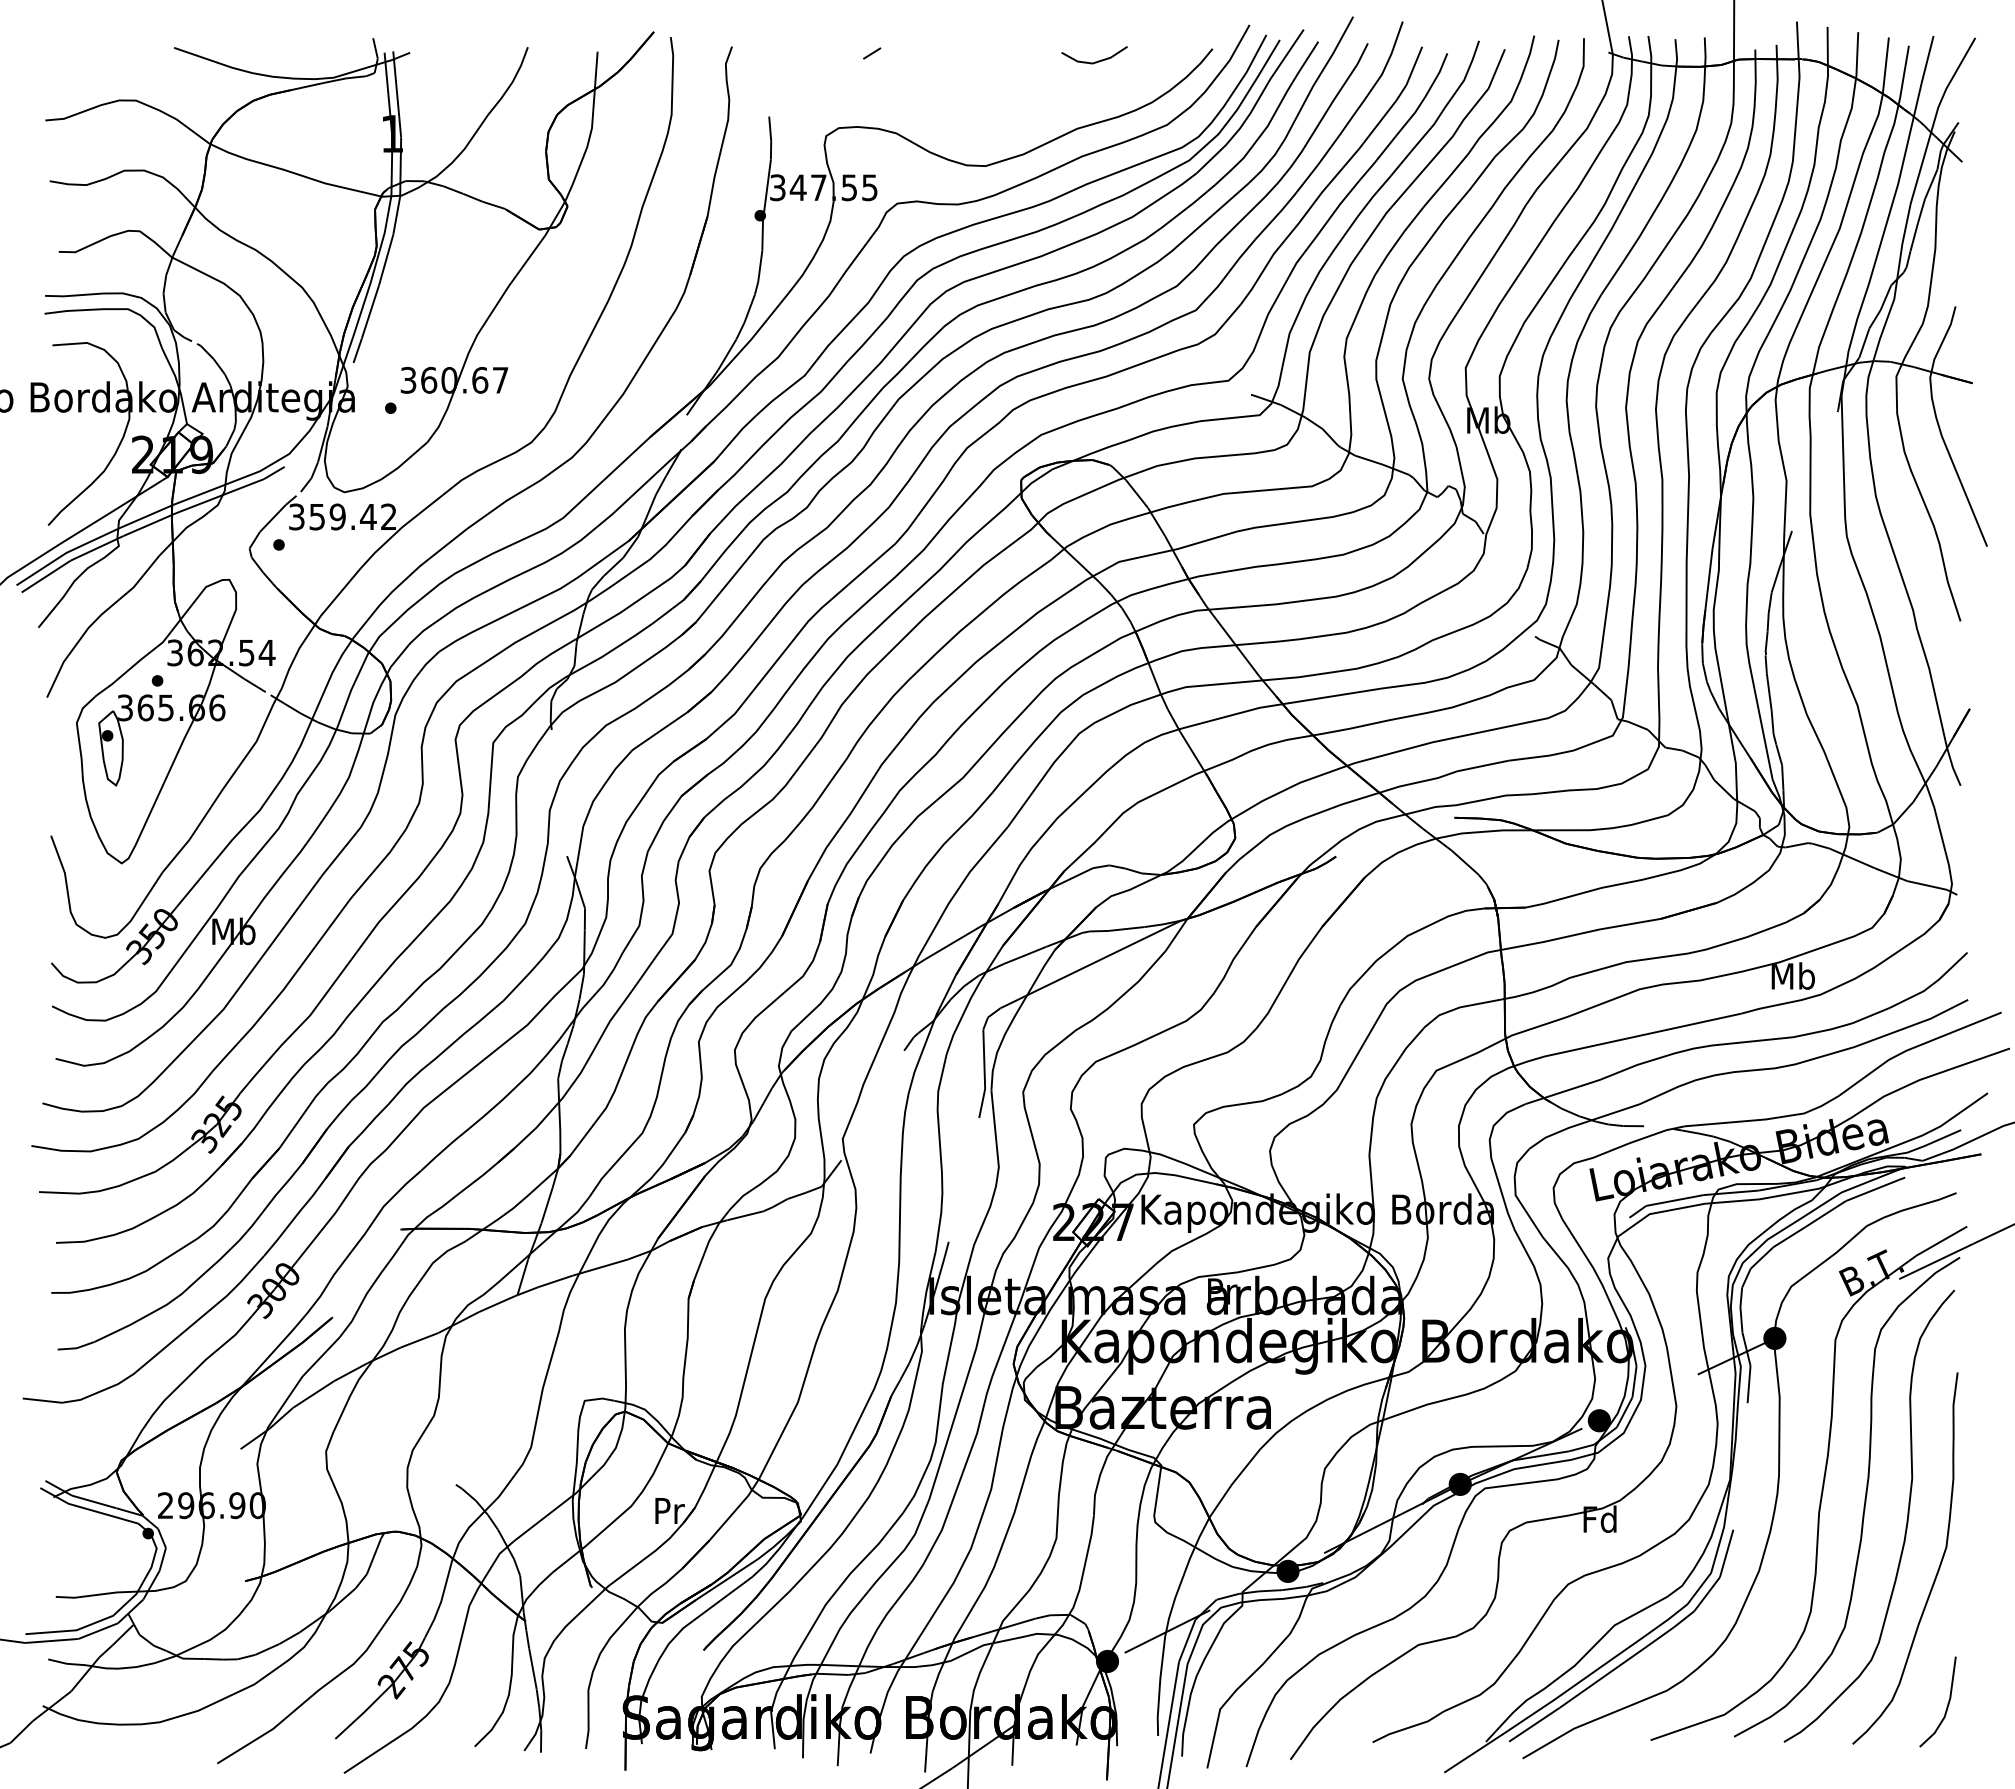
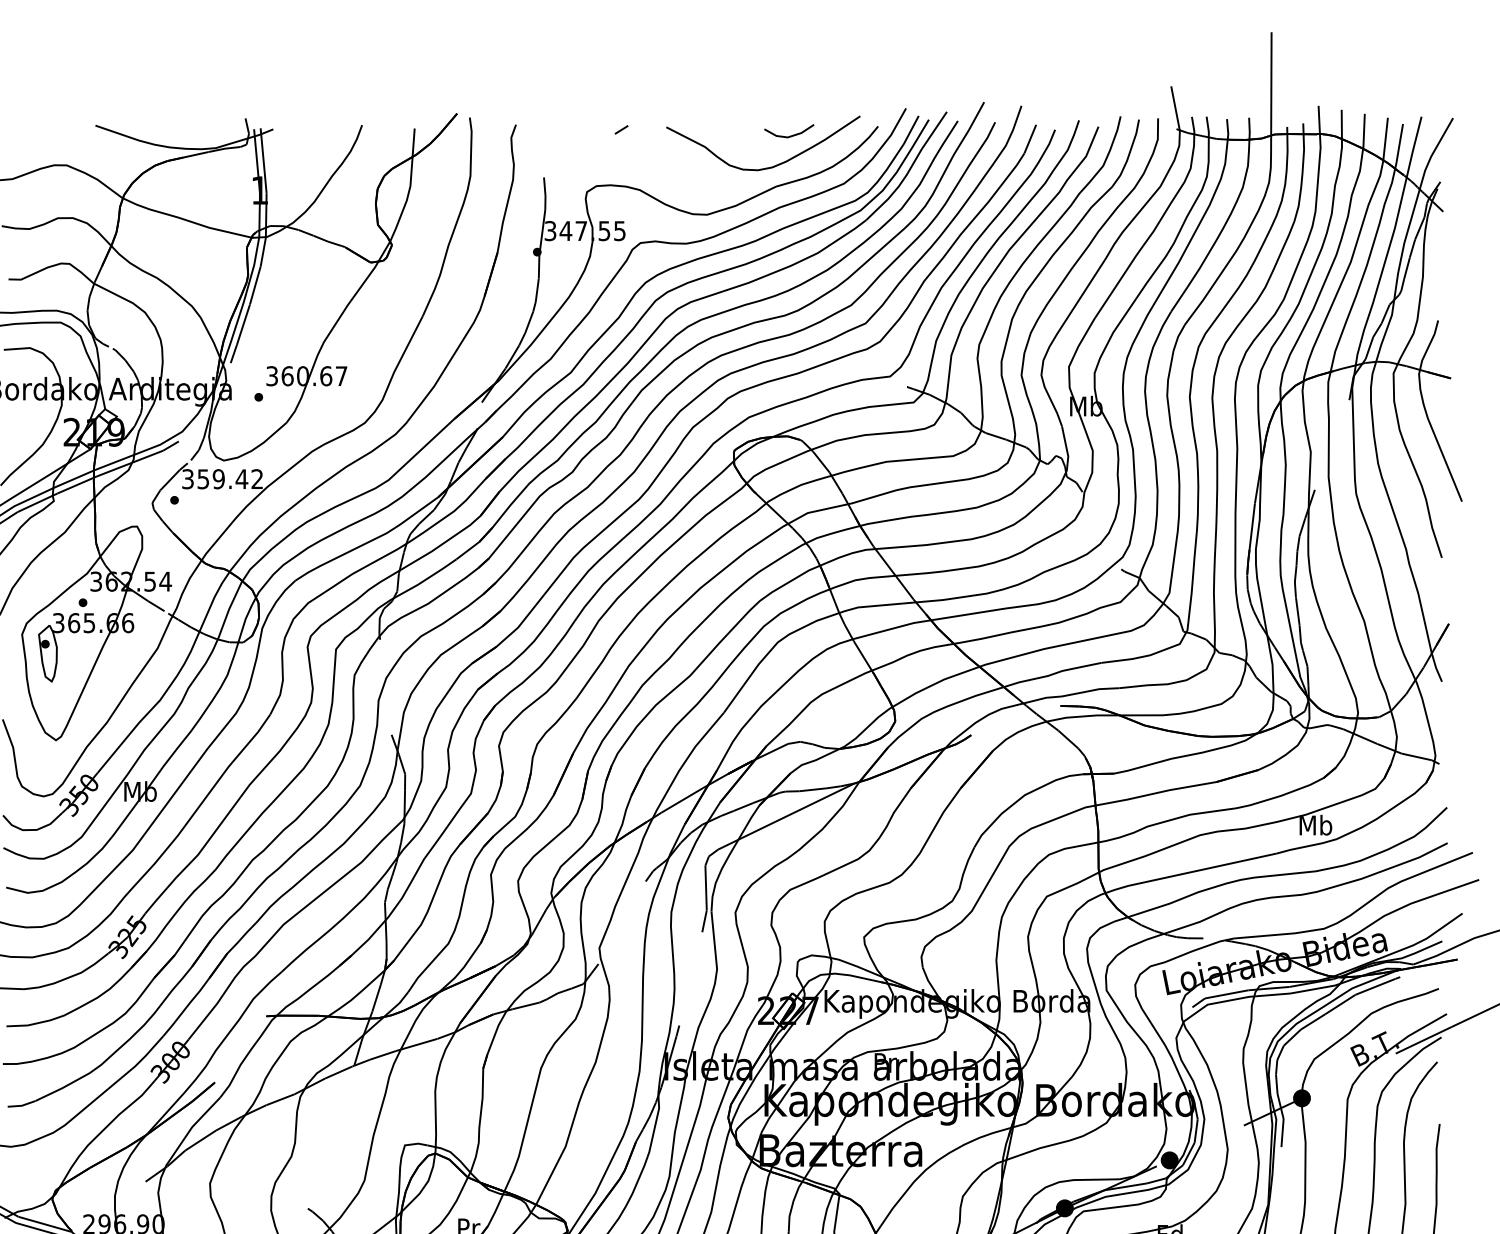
curve: (1069, 102) -> (770, 166), added

